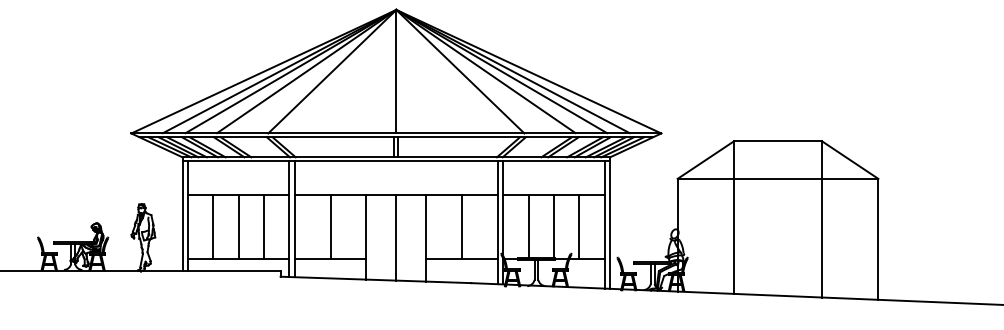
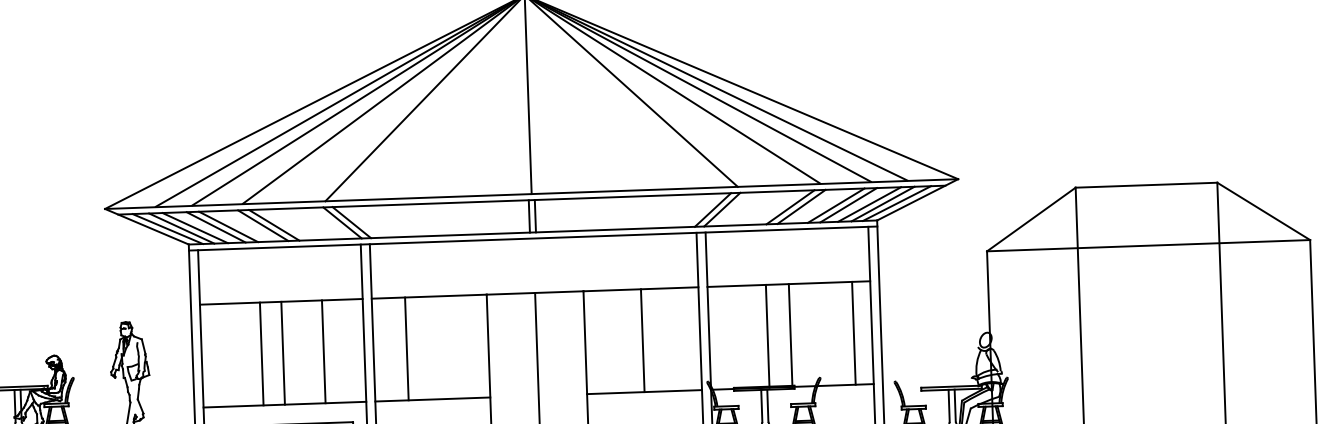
line: (213, 226) -> (261, 353), moved
line: (330, 226) -> (406, 348), moved
line: (528, 226) -> (767, 335), moved
line: (579, 226) -> (854, 332), moved

